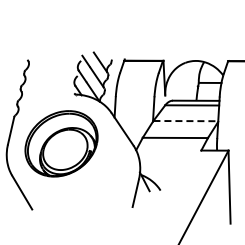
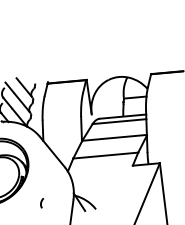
line: (186, 121) -> (115, 138), dashed -> solid
curve: (107, 179) -> (42, 203), added

